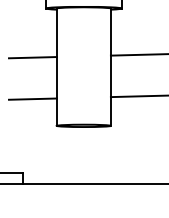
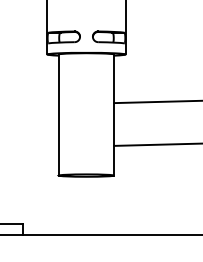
line: (32, 56) -> (33, 104), removed
line: (32, 98) -> (33, 147), removed

